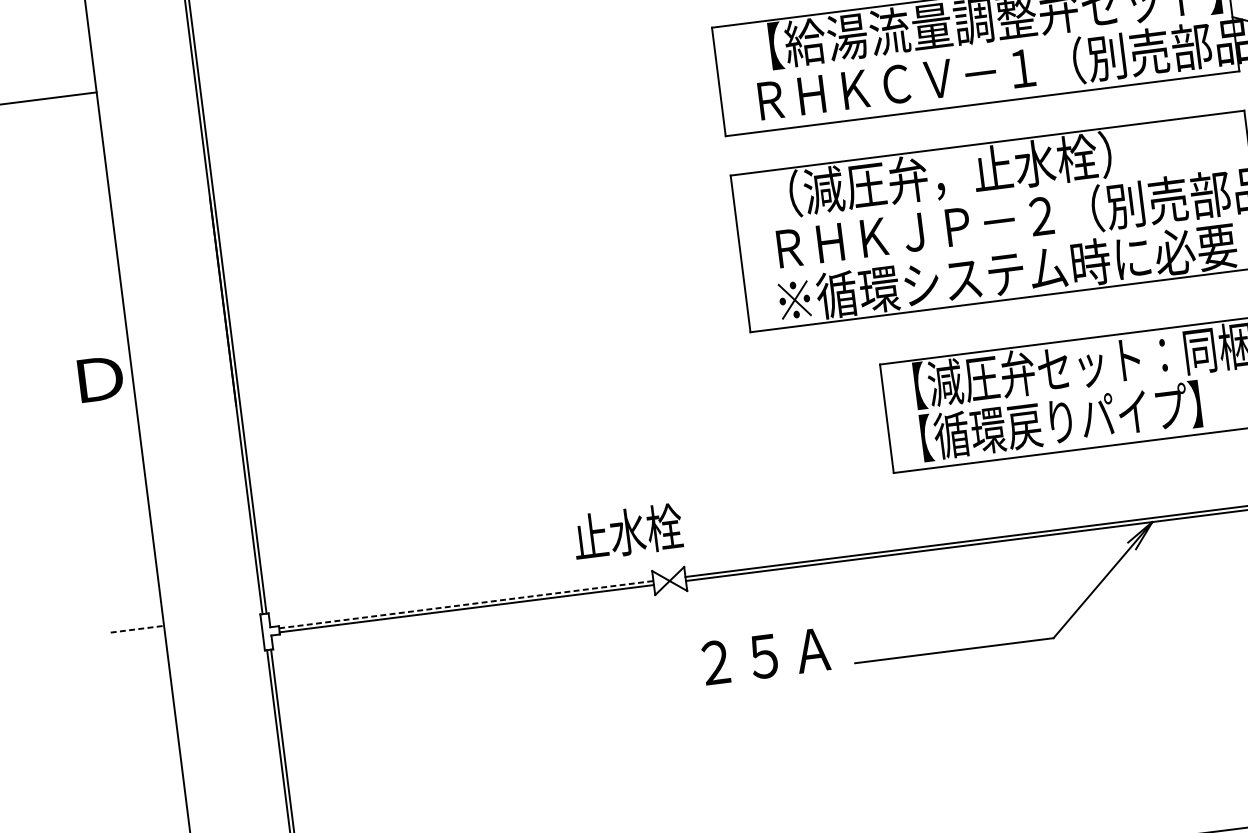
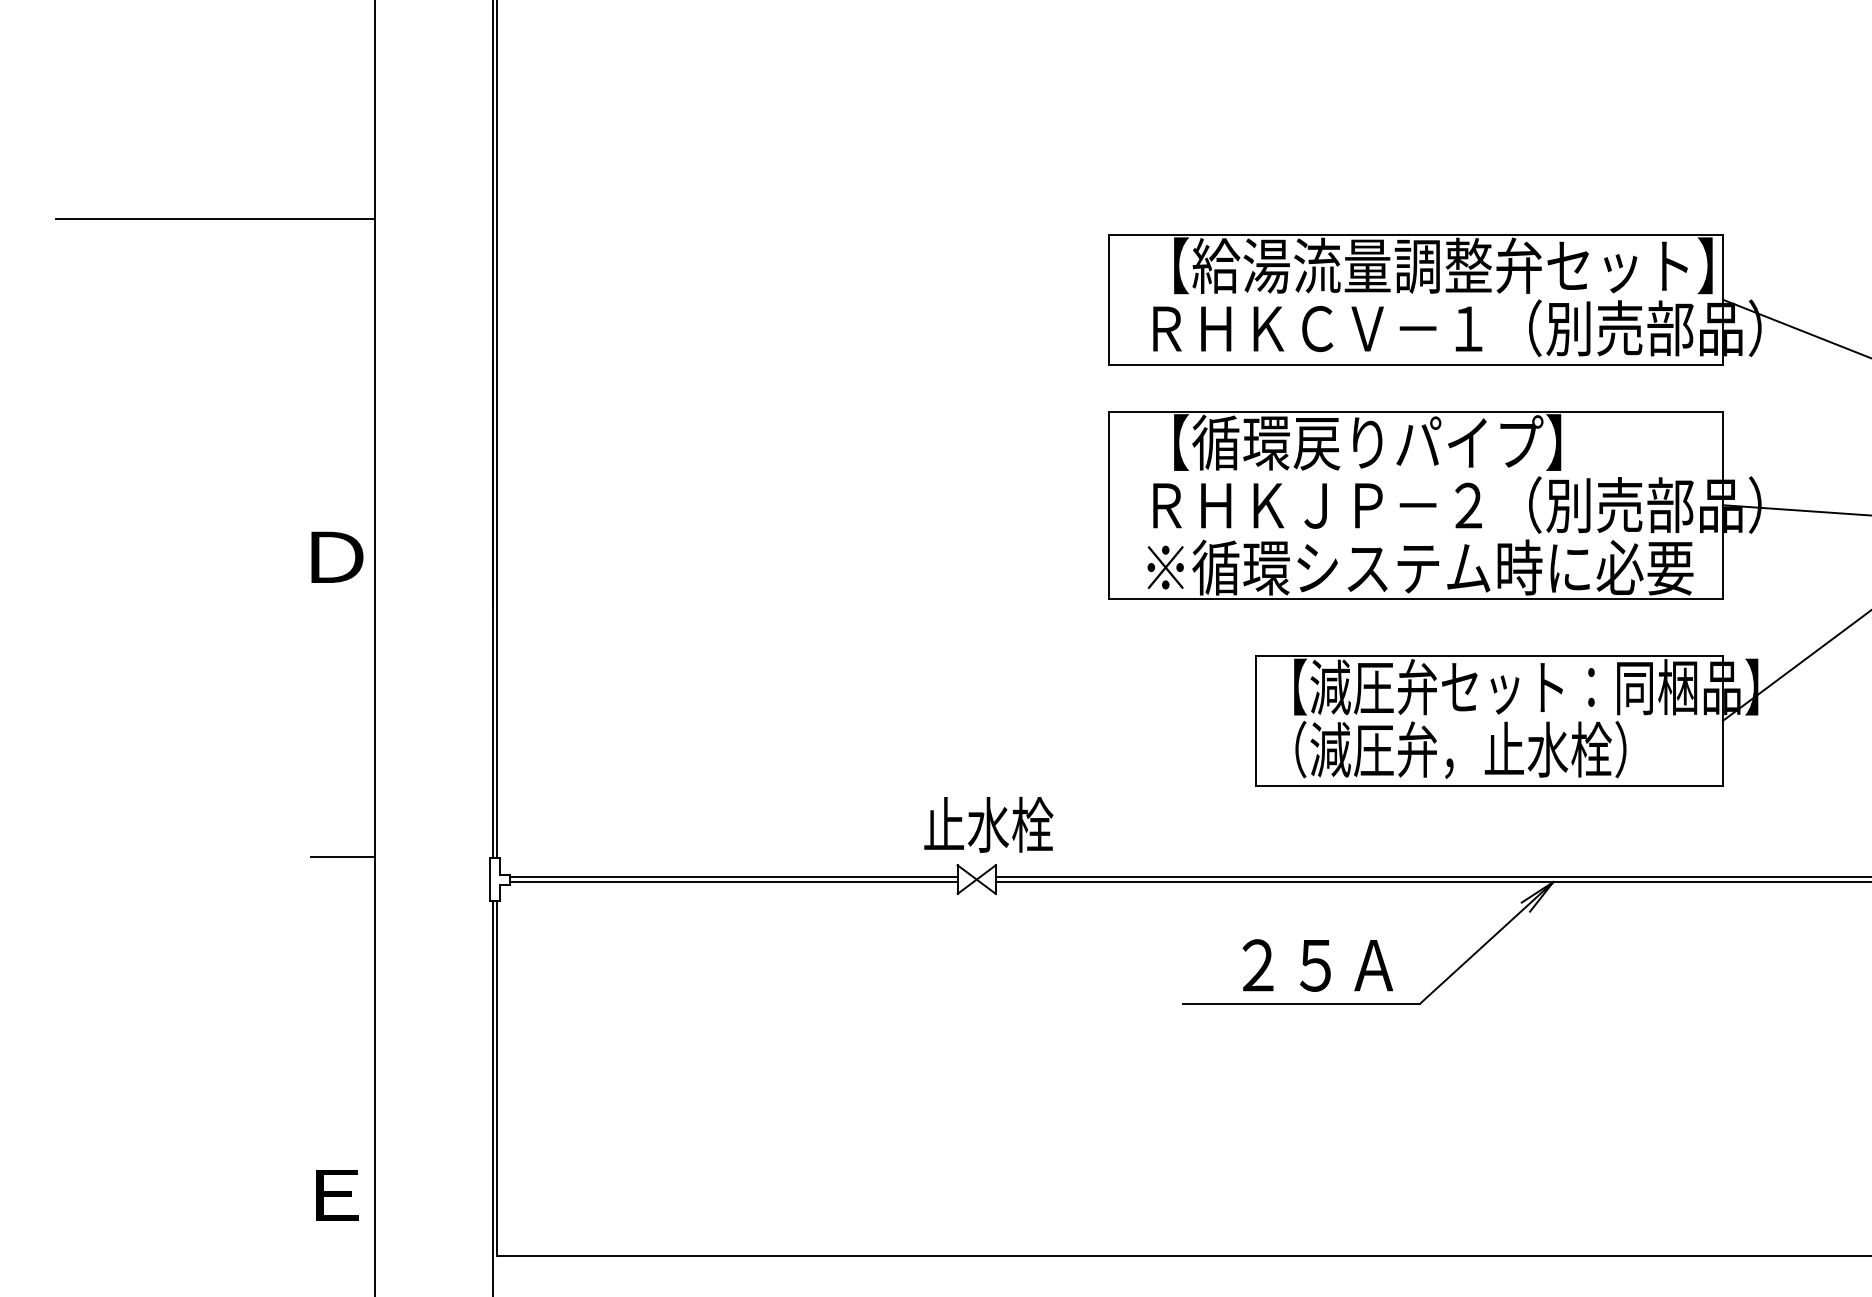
text: (950, 174) -> (1367, 442), （減圧弁，止水栓） -> 【循環戻りパイプ】
text: (1060, 421) -> (1460, 749), 【循環戻りパイプ】 -> （減圧弁，止水栓）
text: (627, 531) -> (988, 824), moved
line: (466, 604) -> (733, 877), dashed -> solid
line: (137, 629) -> (343, 857), dashed -> solid
text: (765, 656) -> (1317, 965), moved

